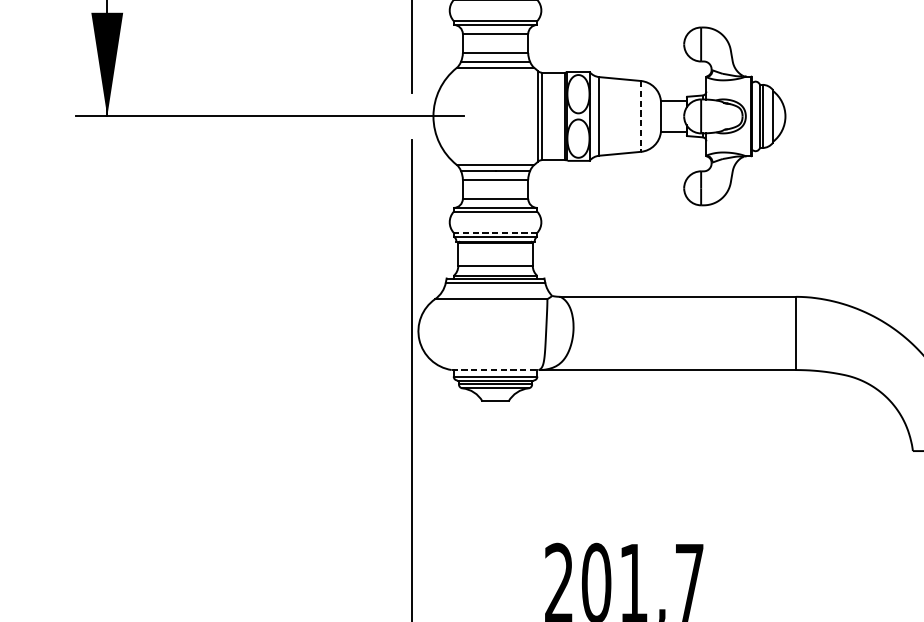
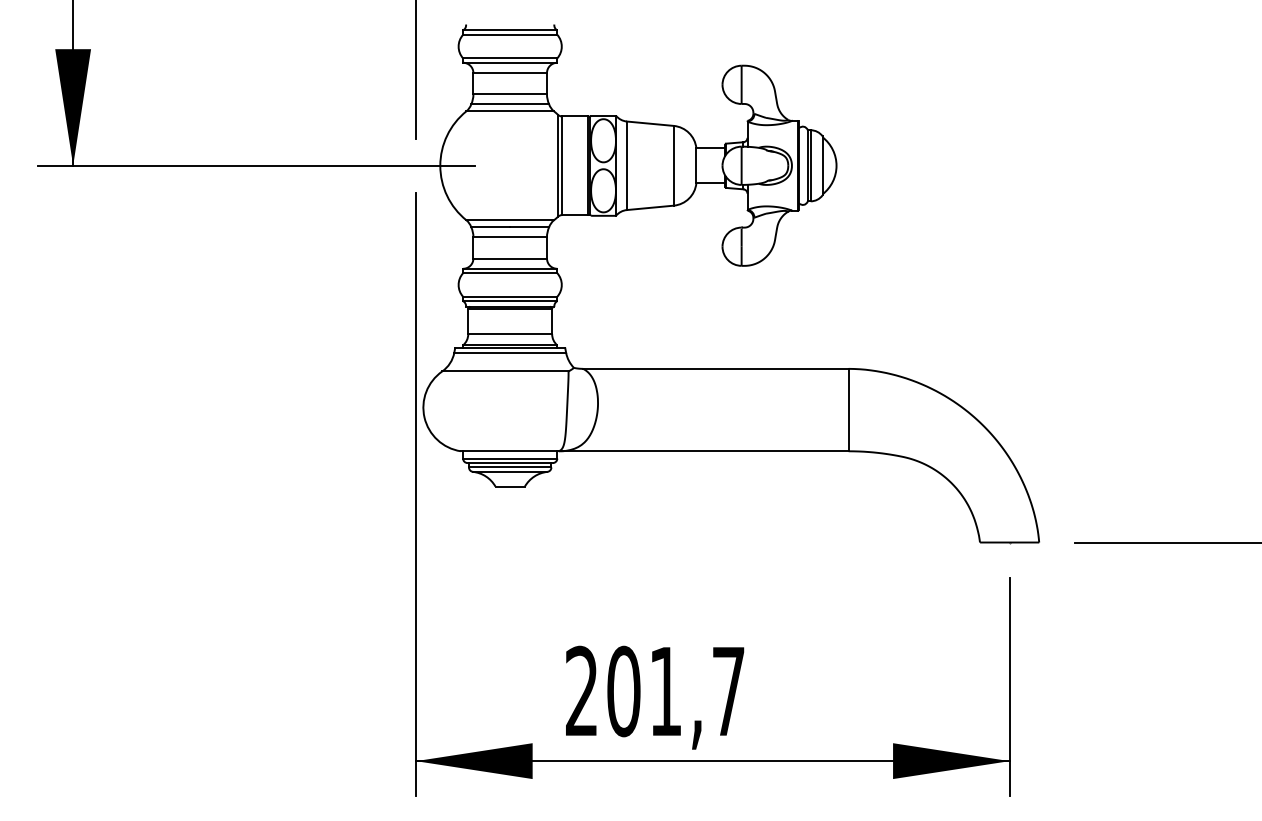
line: (640, 116) -> (673, 165), dashed -> solid
line: (494, 232) -> (509, 296), dashed -> solid
line: (494, 370) -> (509, 451), dashed -> solid

